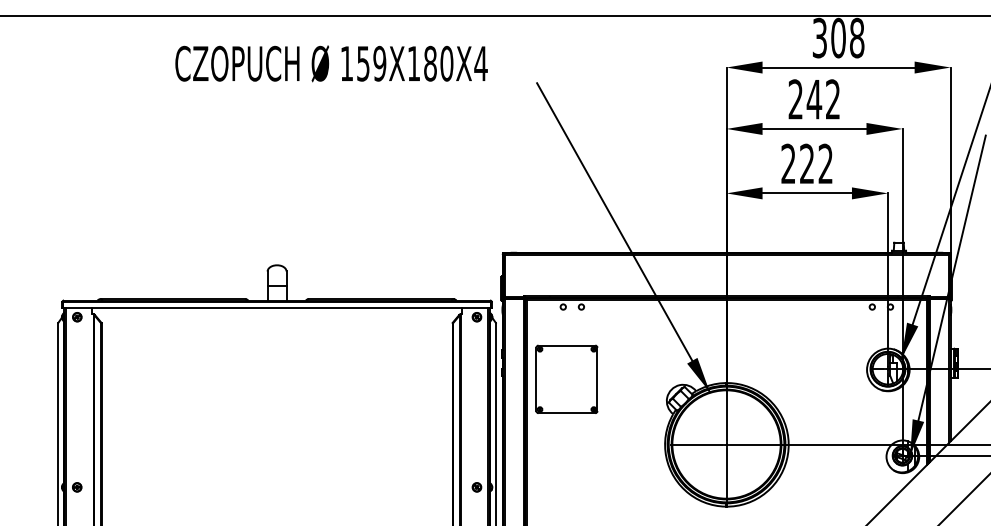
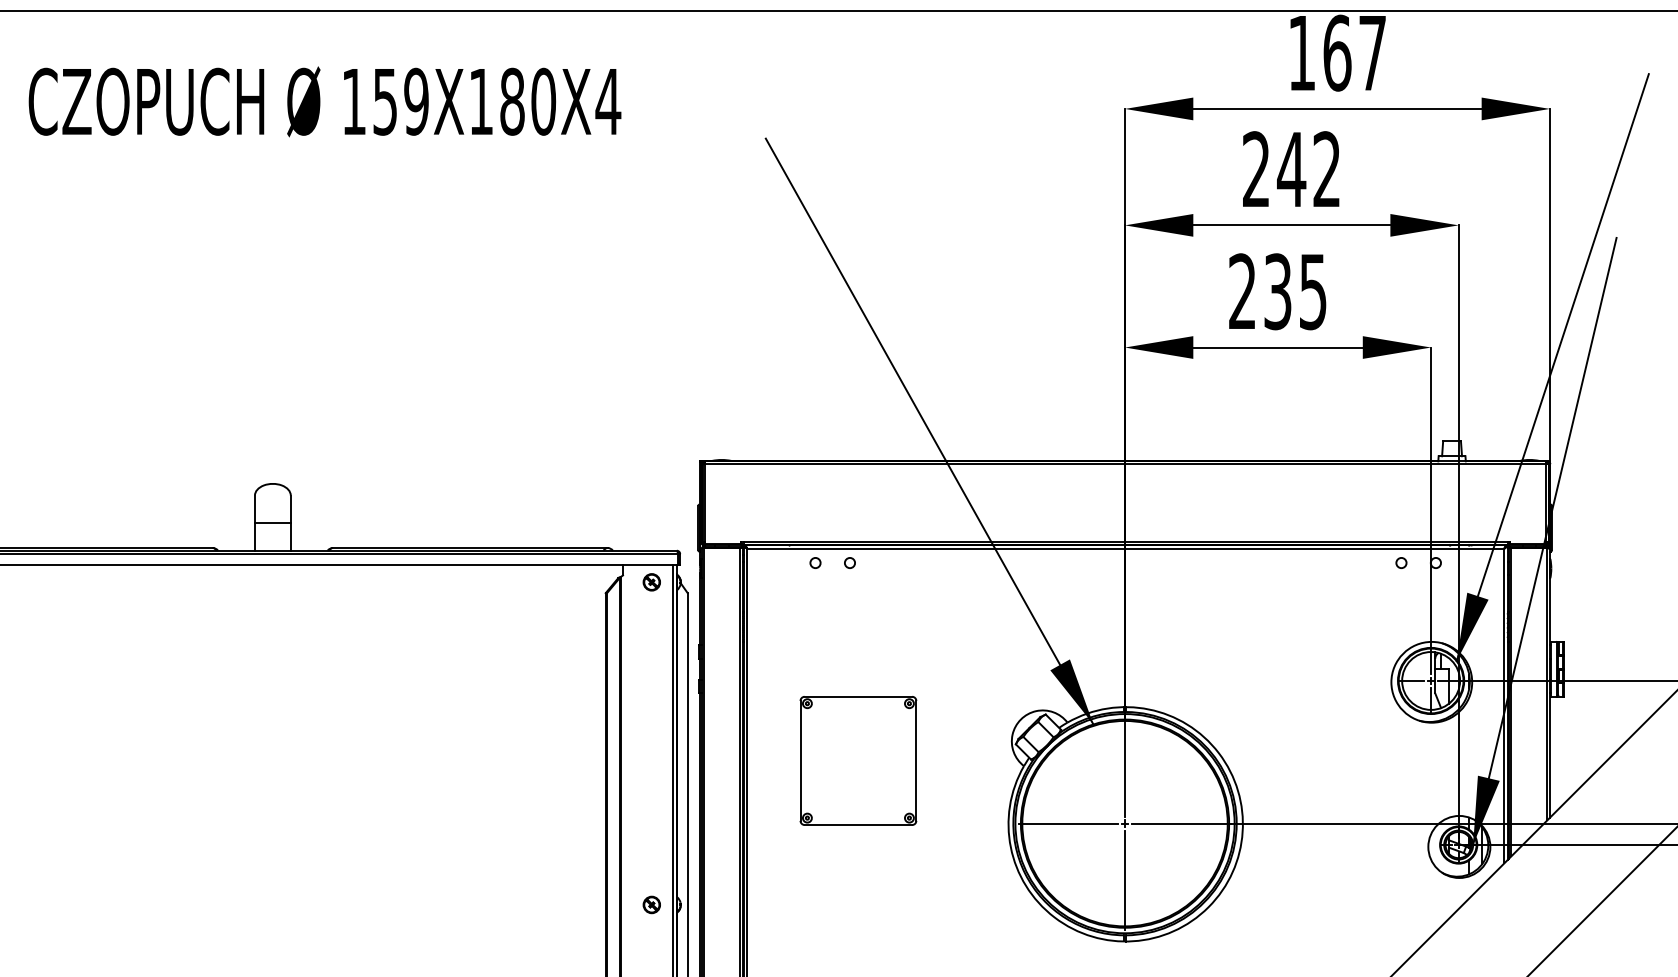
text: (838, 37) -> (1337, 51), 308 -> 167
text: (331, 63) -> (324, 101), moved
text: (816, 163) -> (1295, 290), 222 -> 235
part: (566, 378) -> (857, 759), moved

